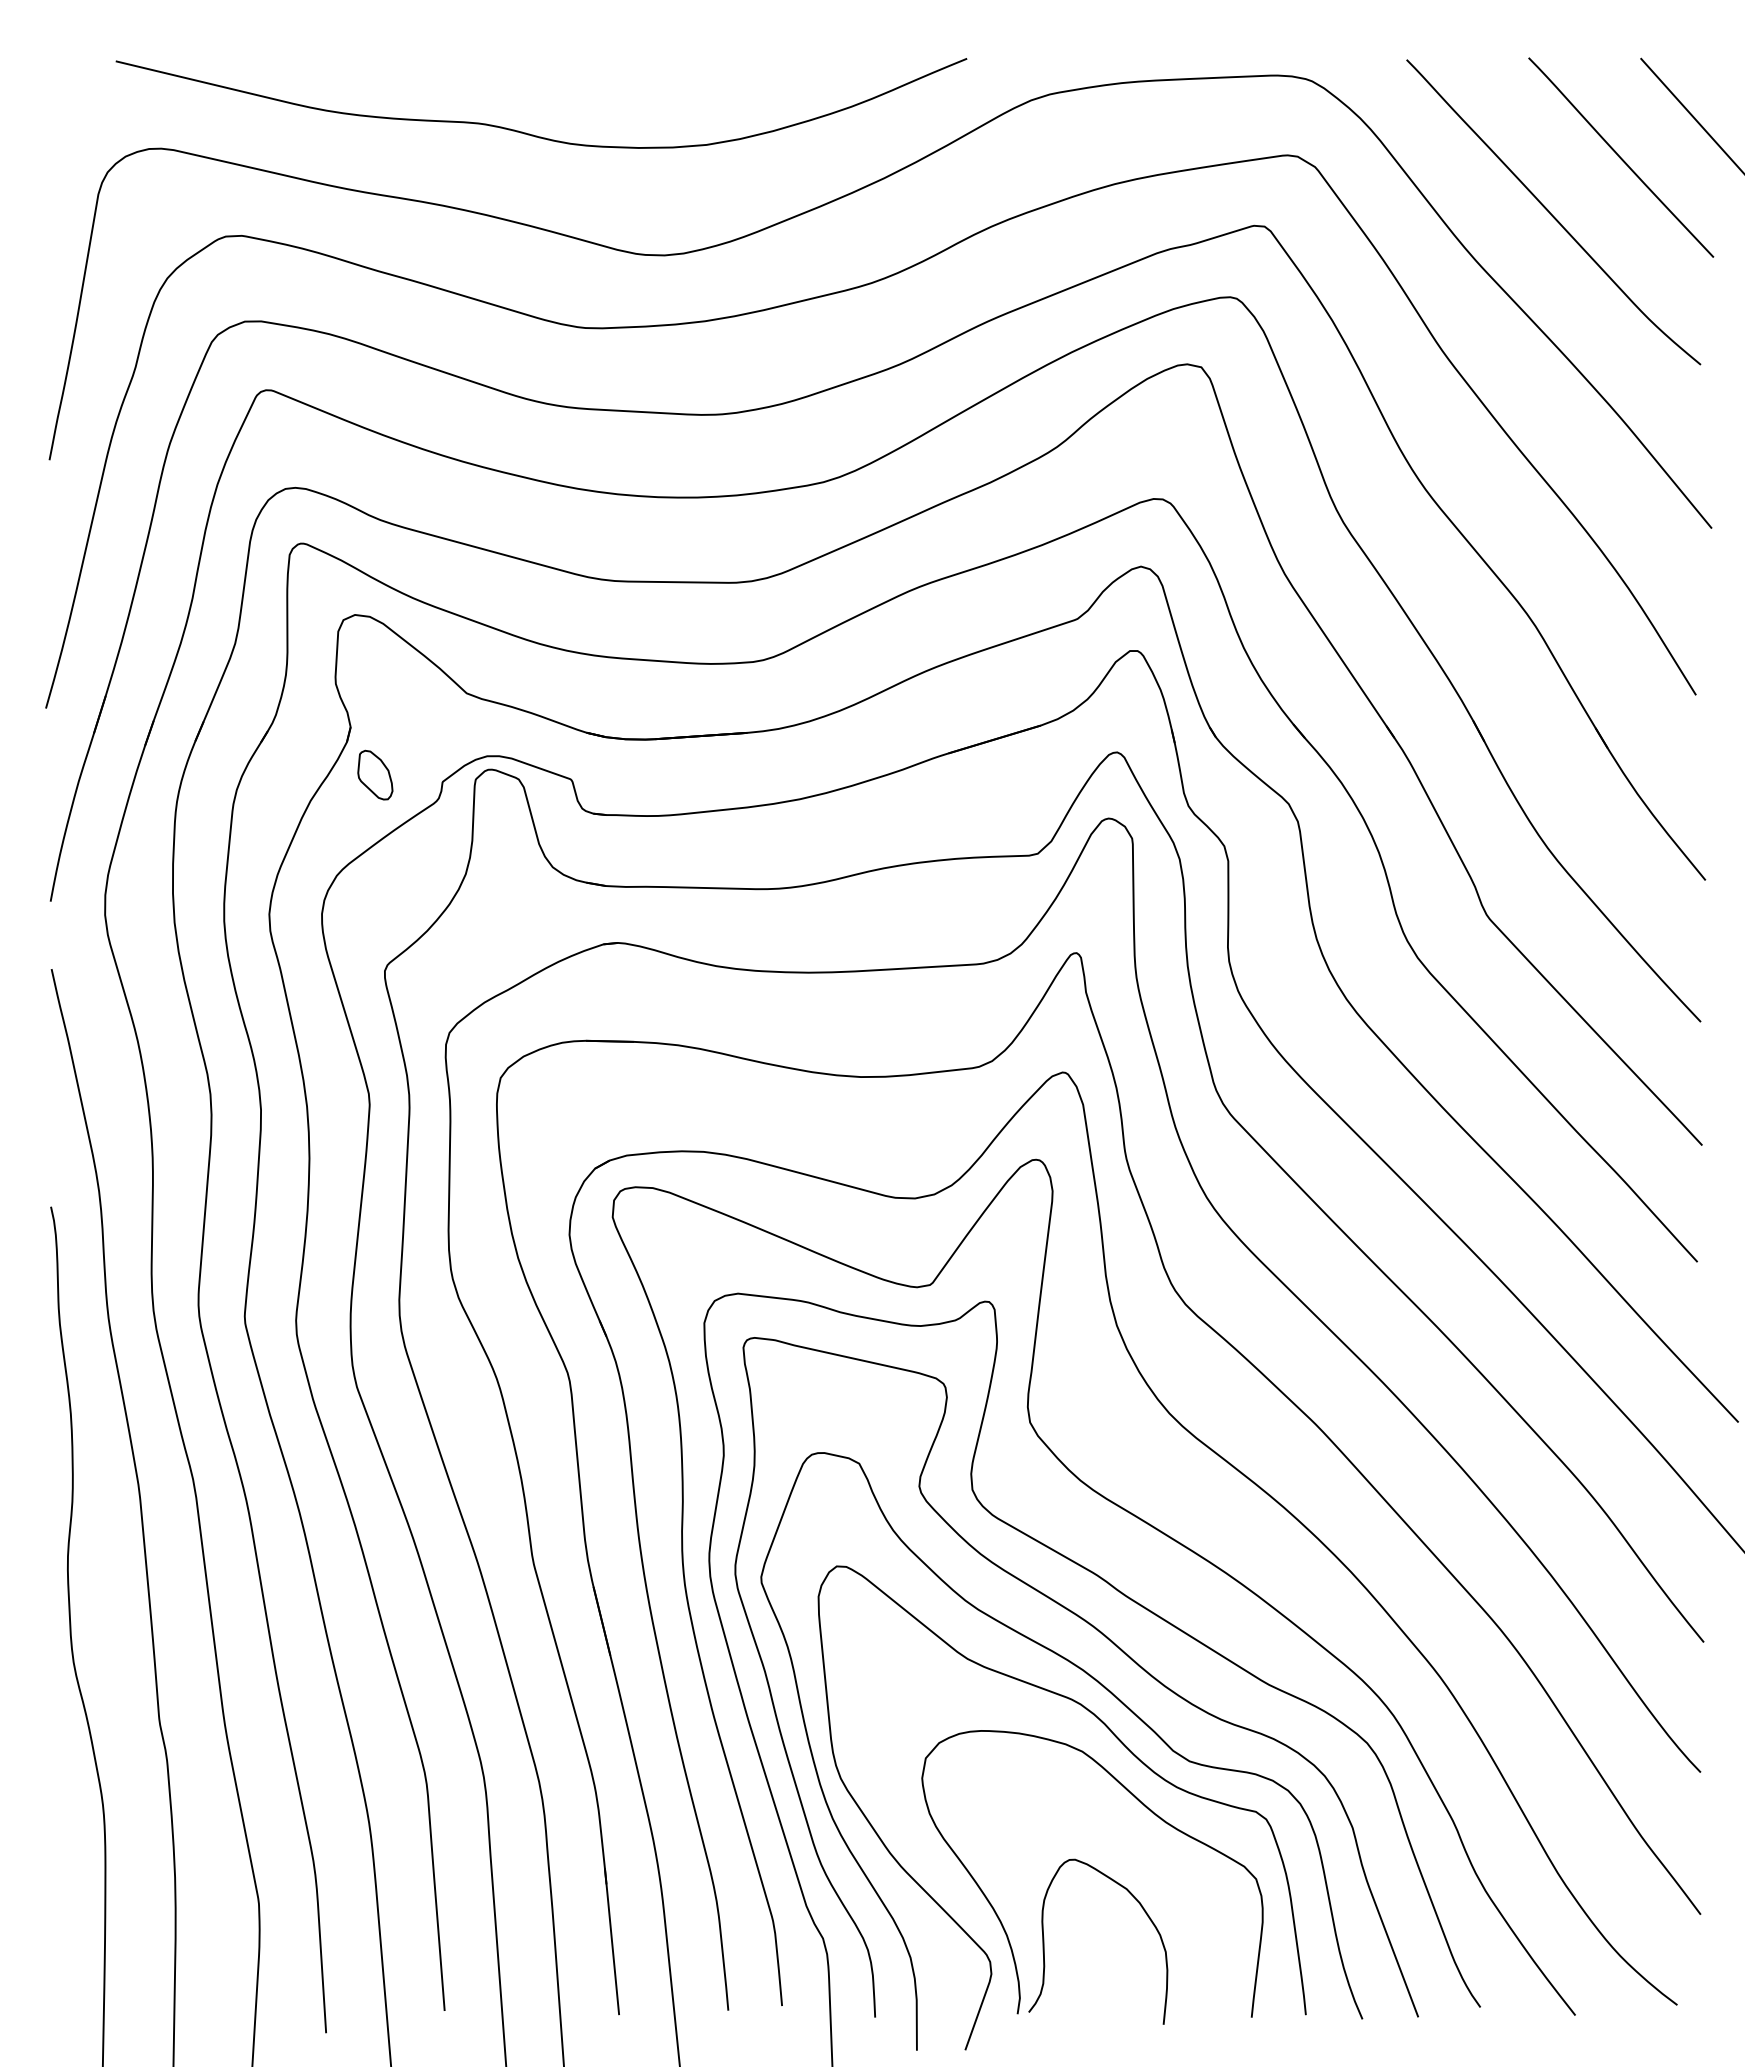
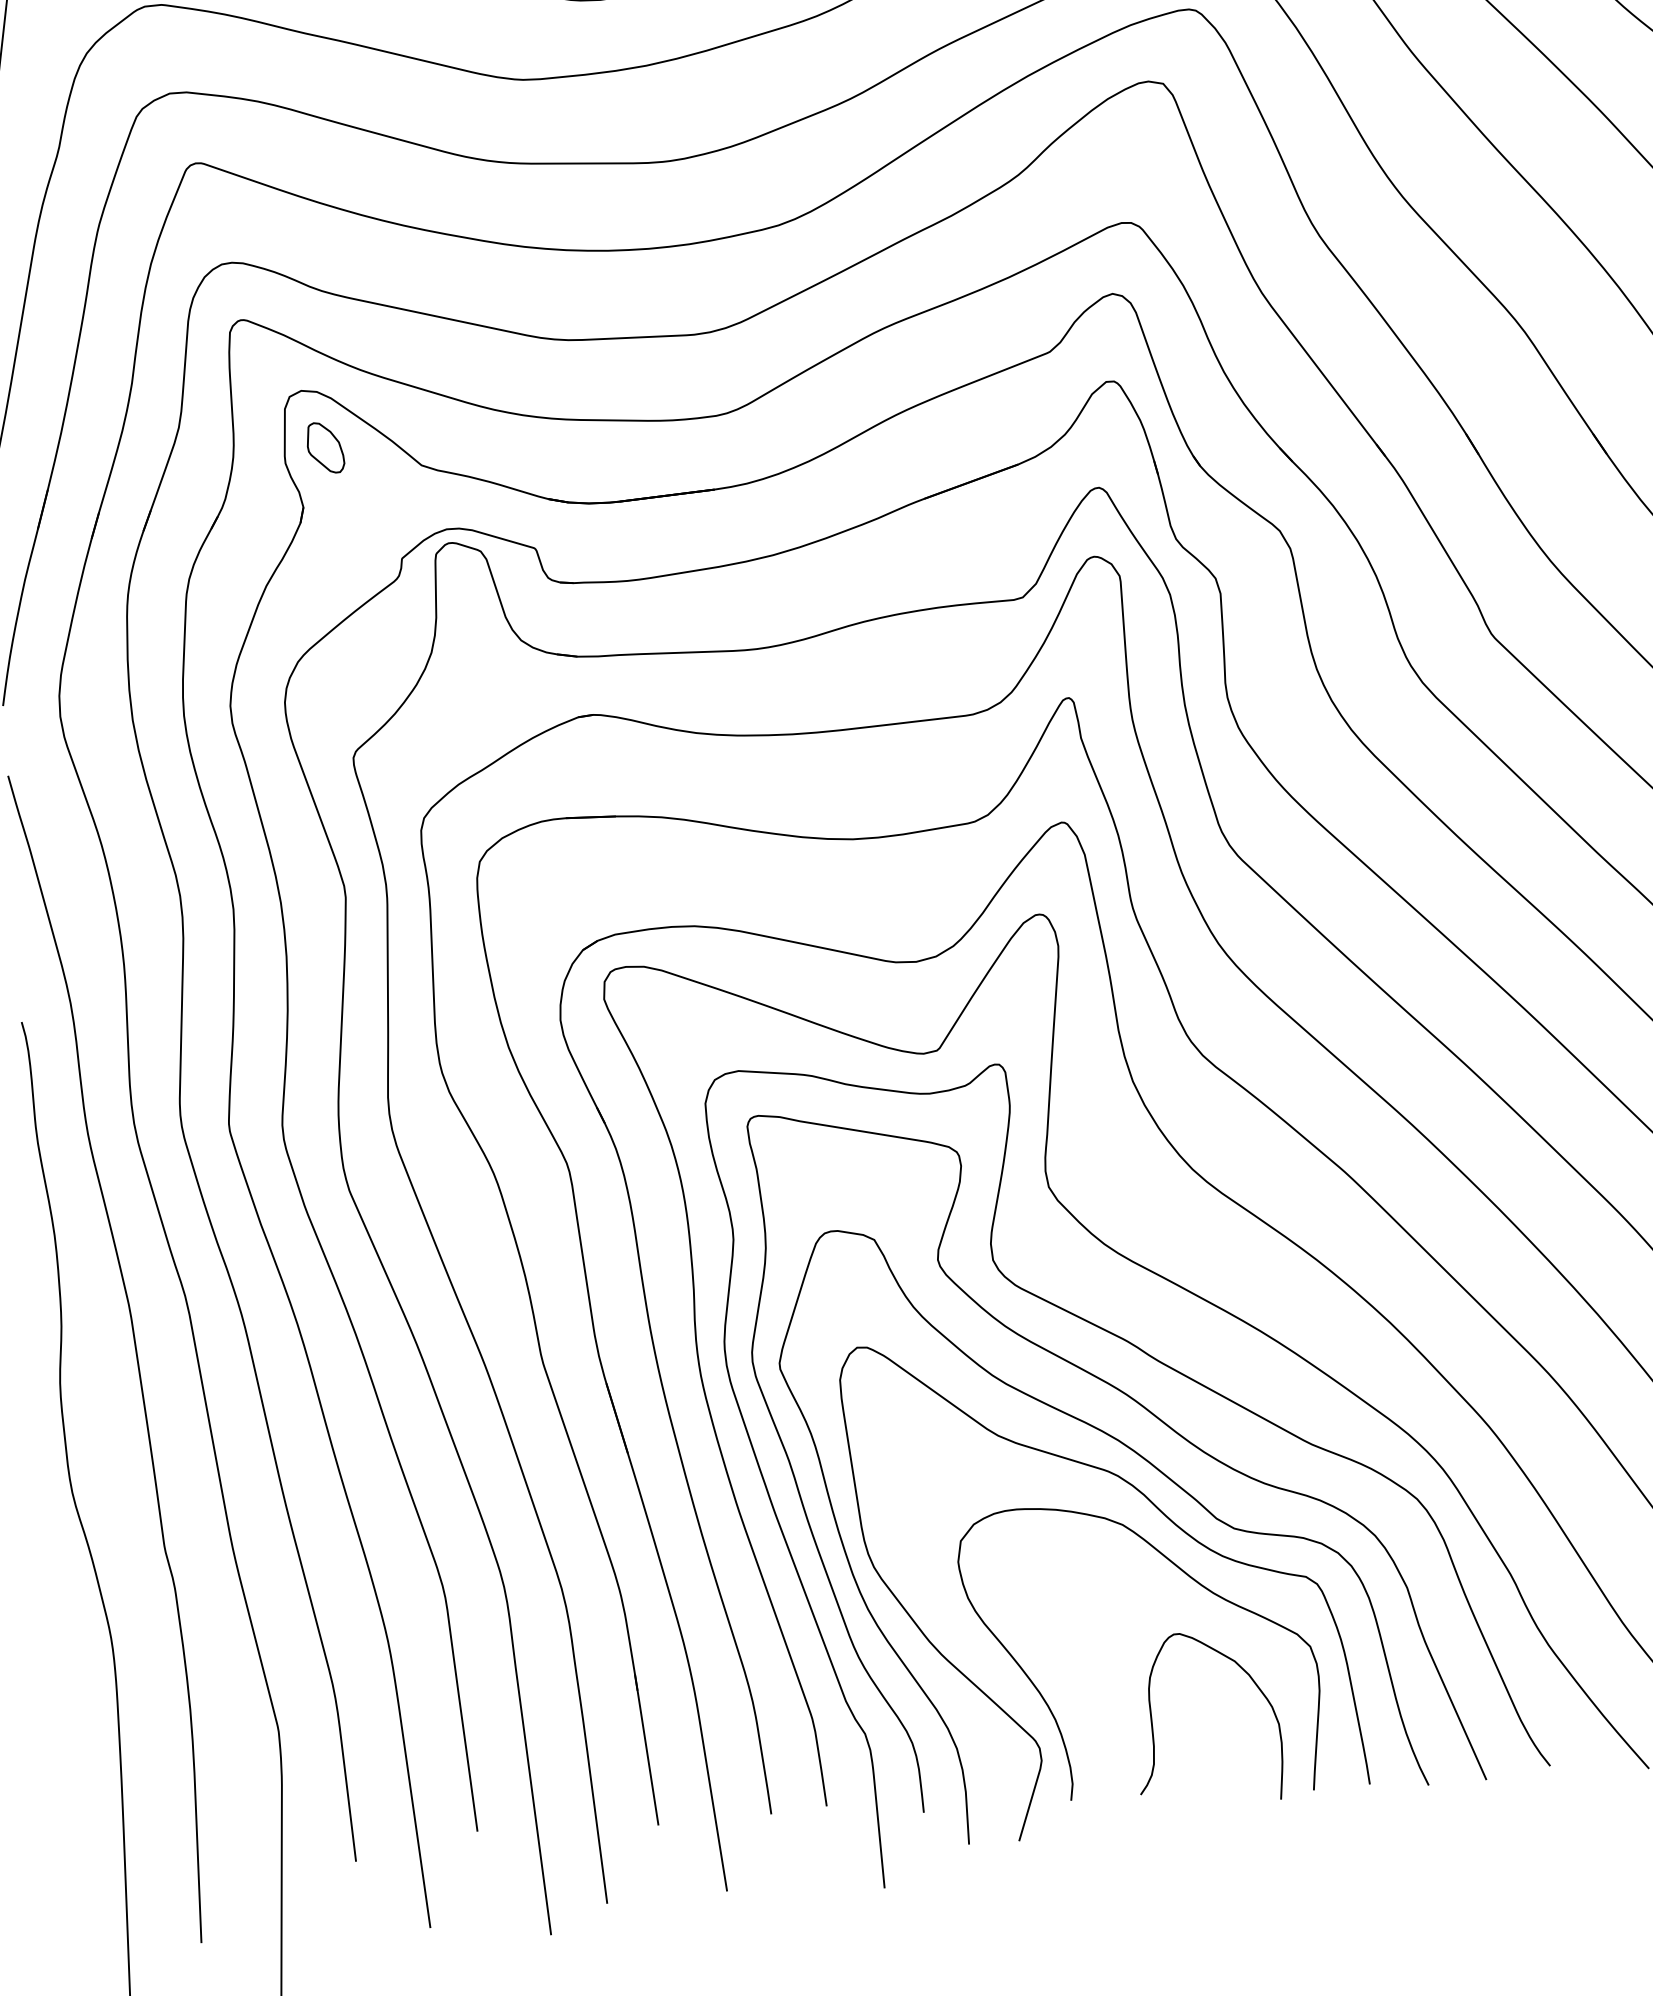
part: (375, 774) -> (325, 447), moved
curve: (1044, 1941) -> (1152, 1720), moved

